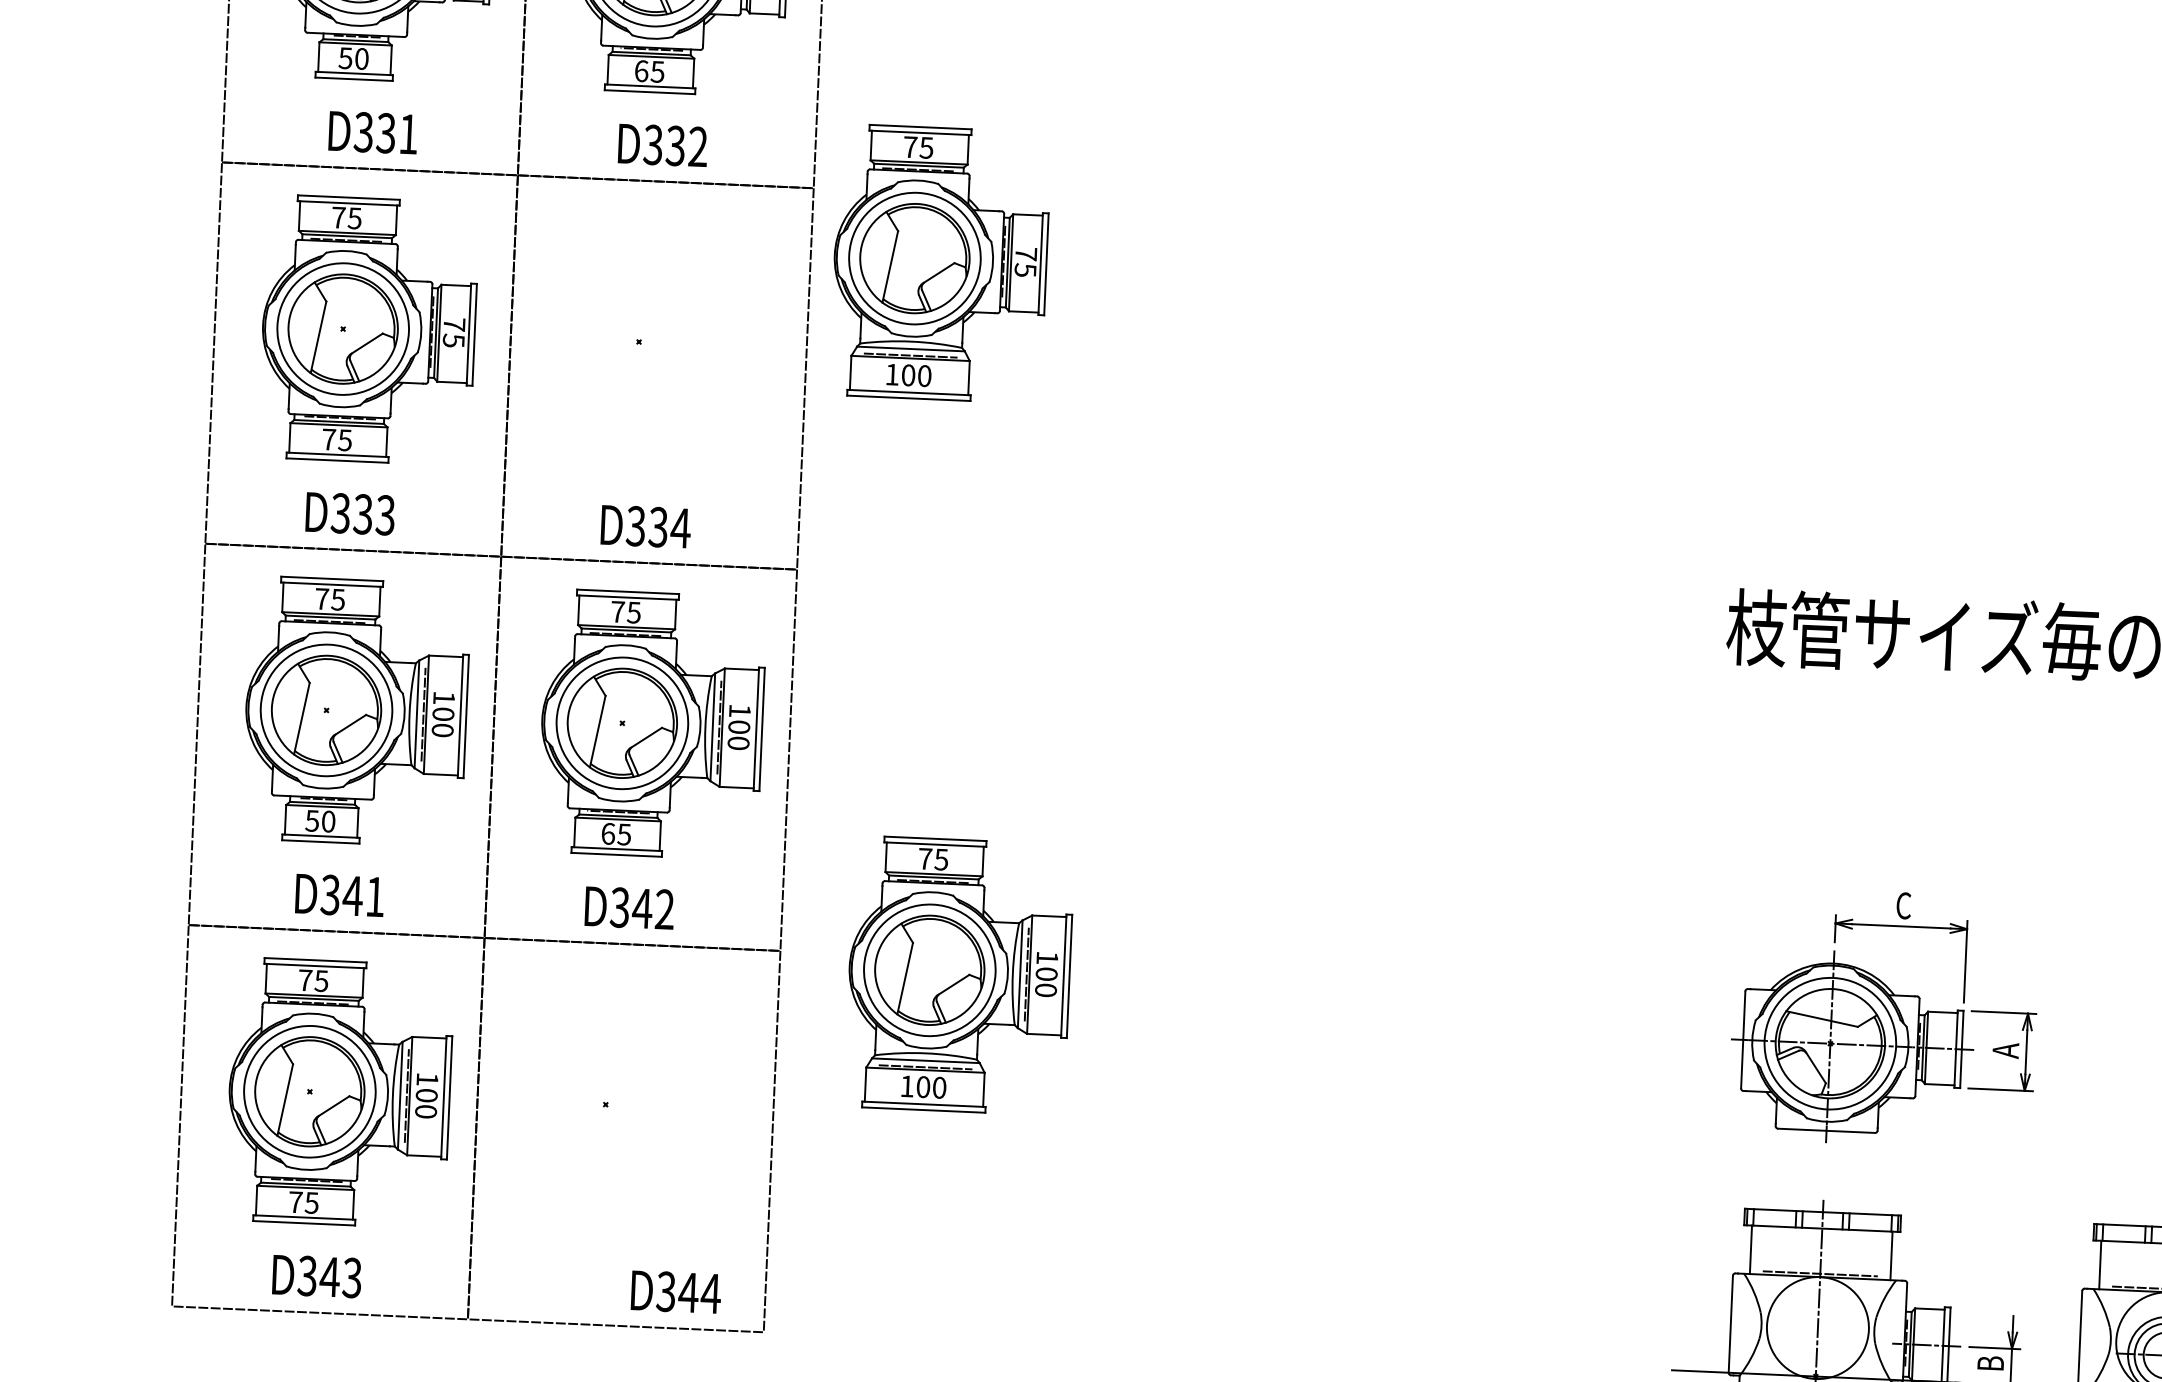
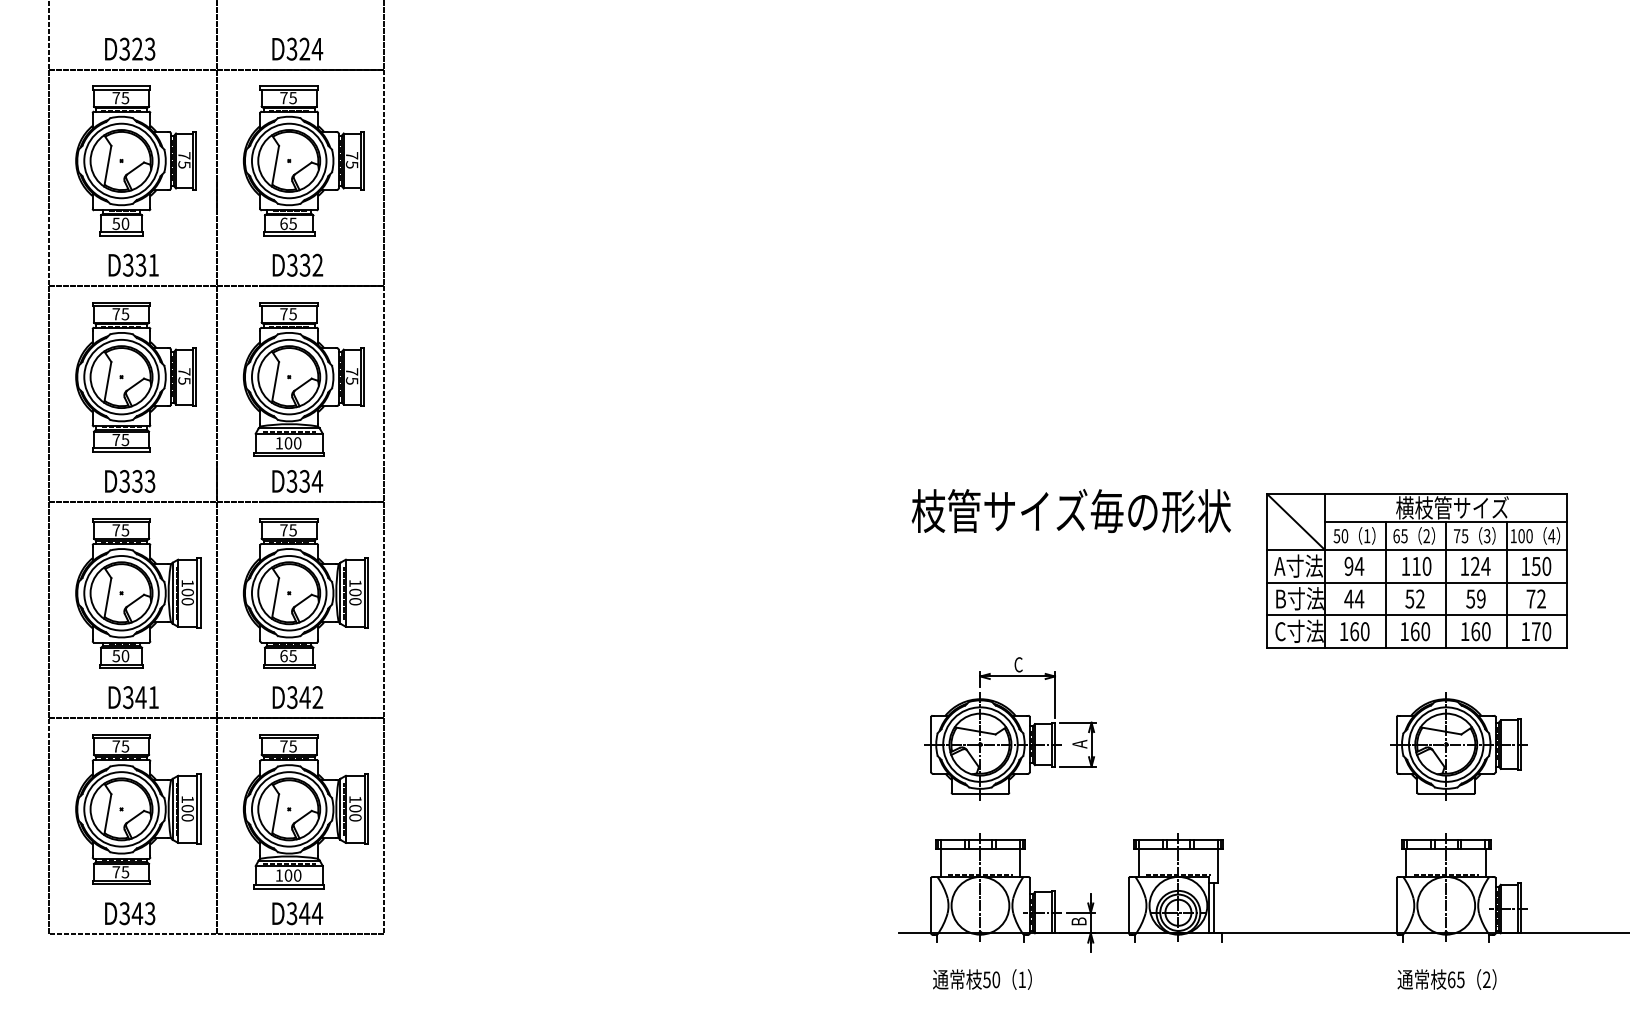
part: (939, 263) -> (303, 379), moved
part: (958, 975) -> (305, 811), moved
text: (675, 1291) -> (297, 913), moved

